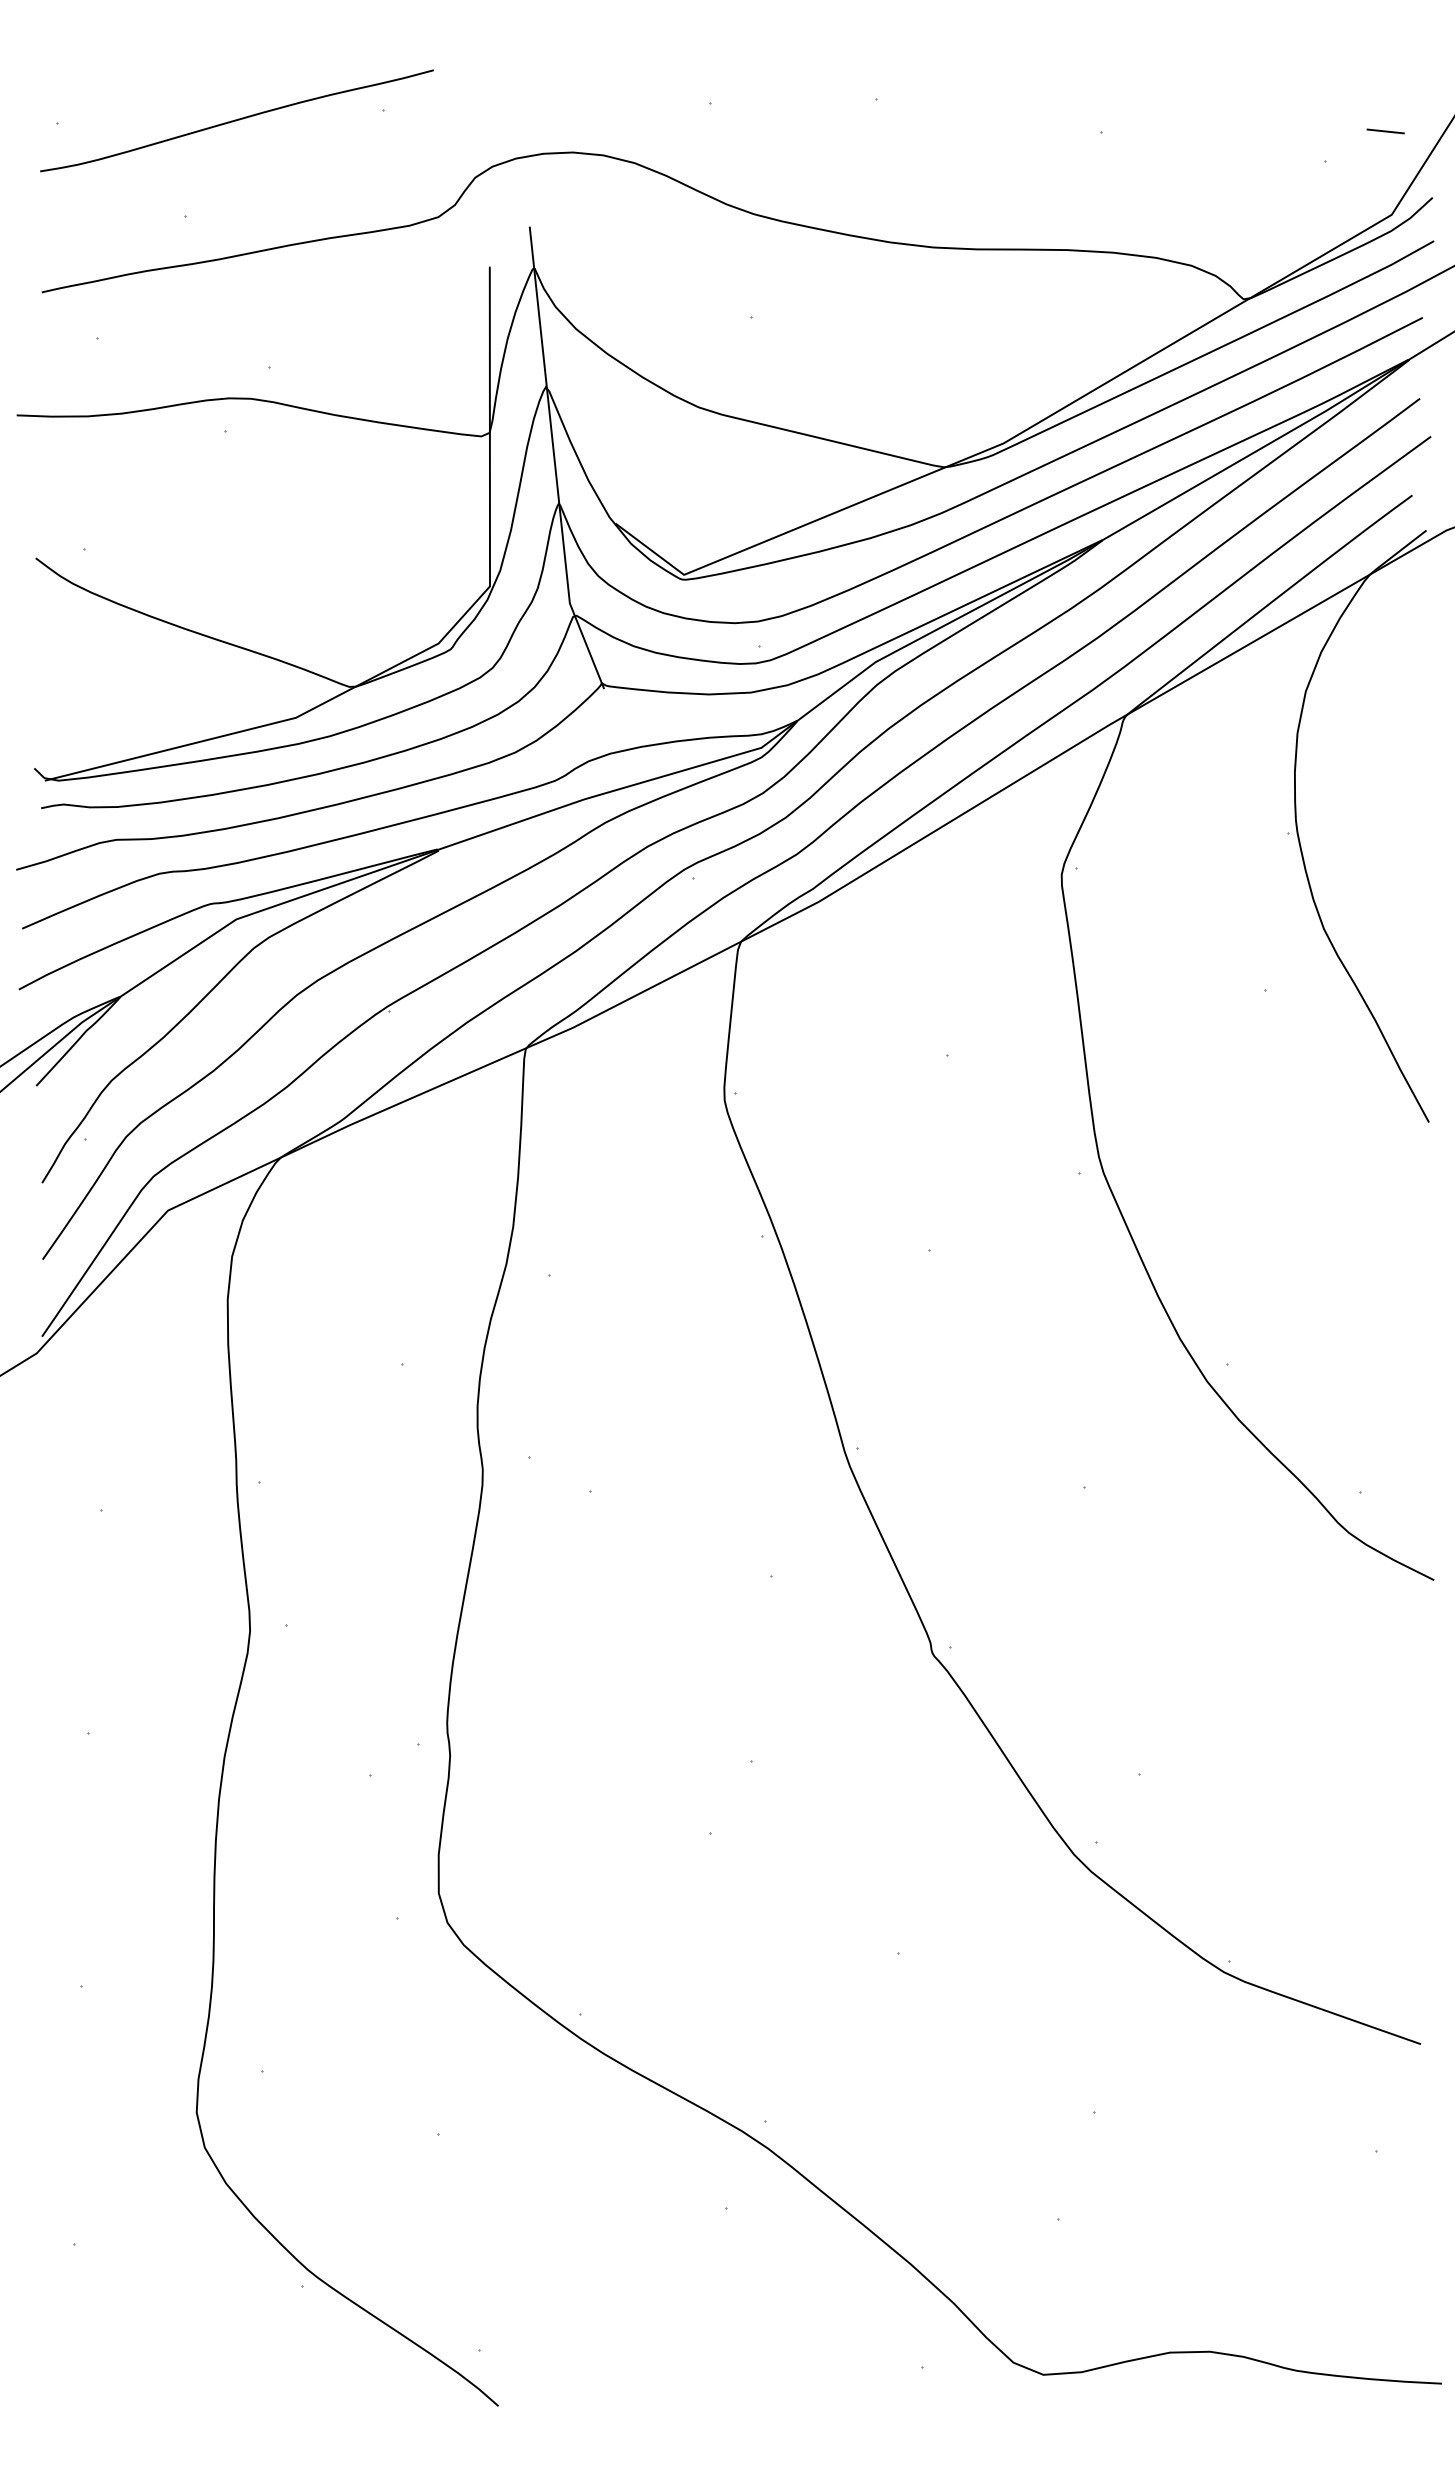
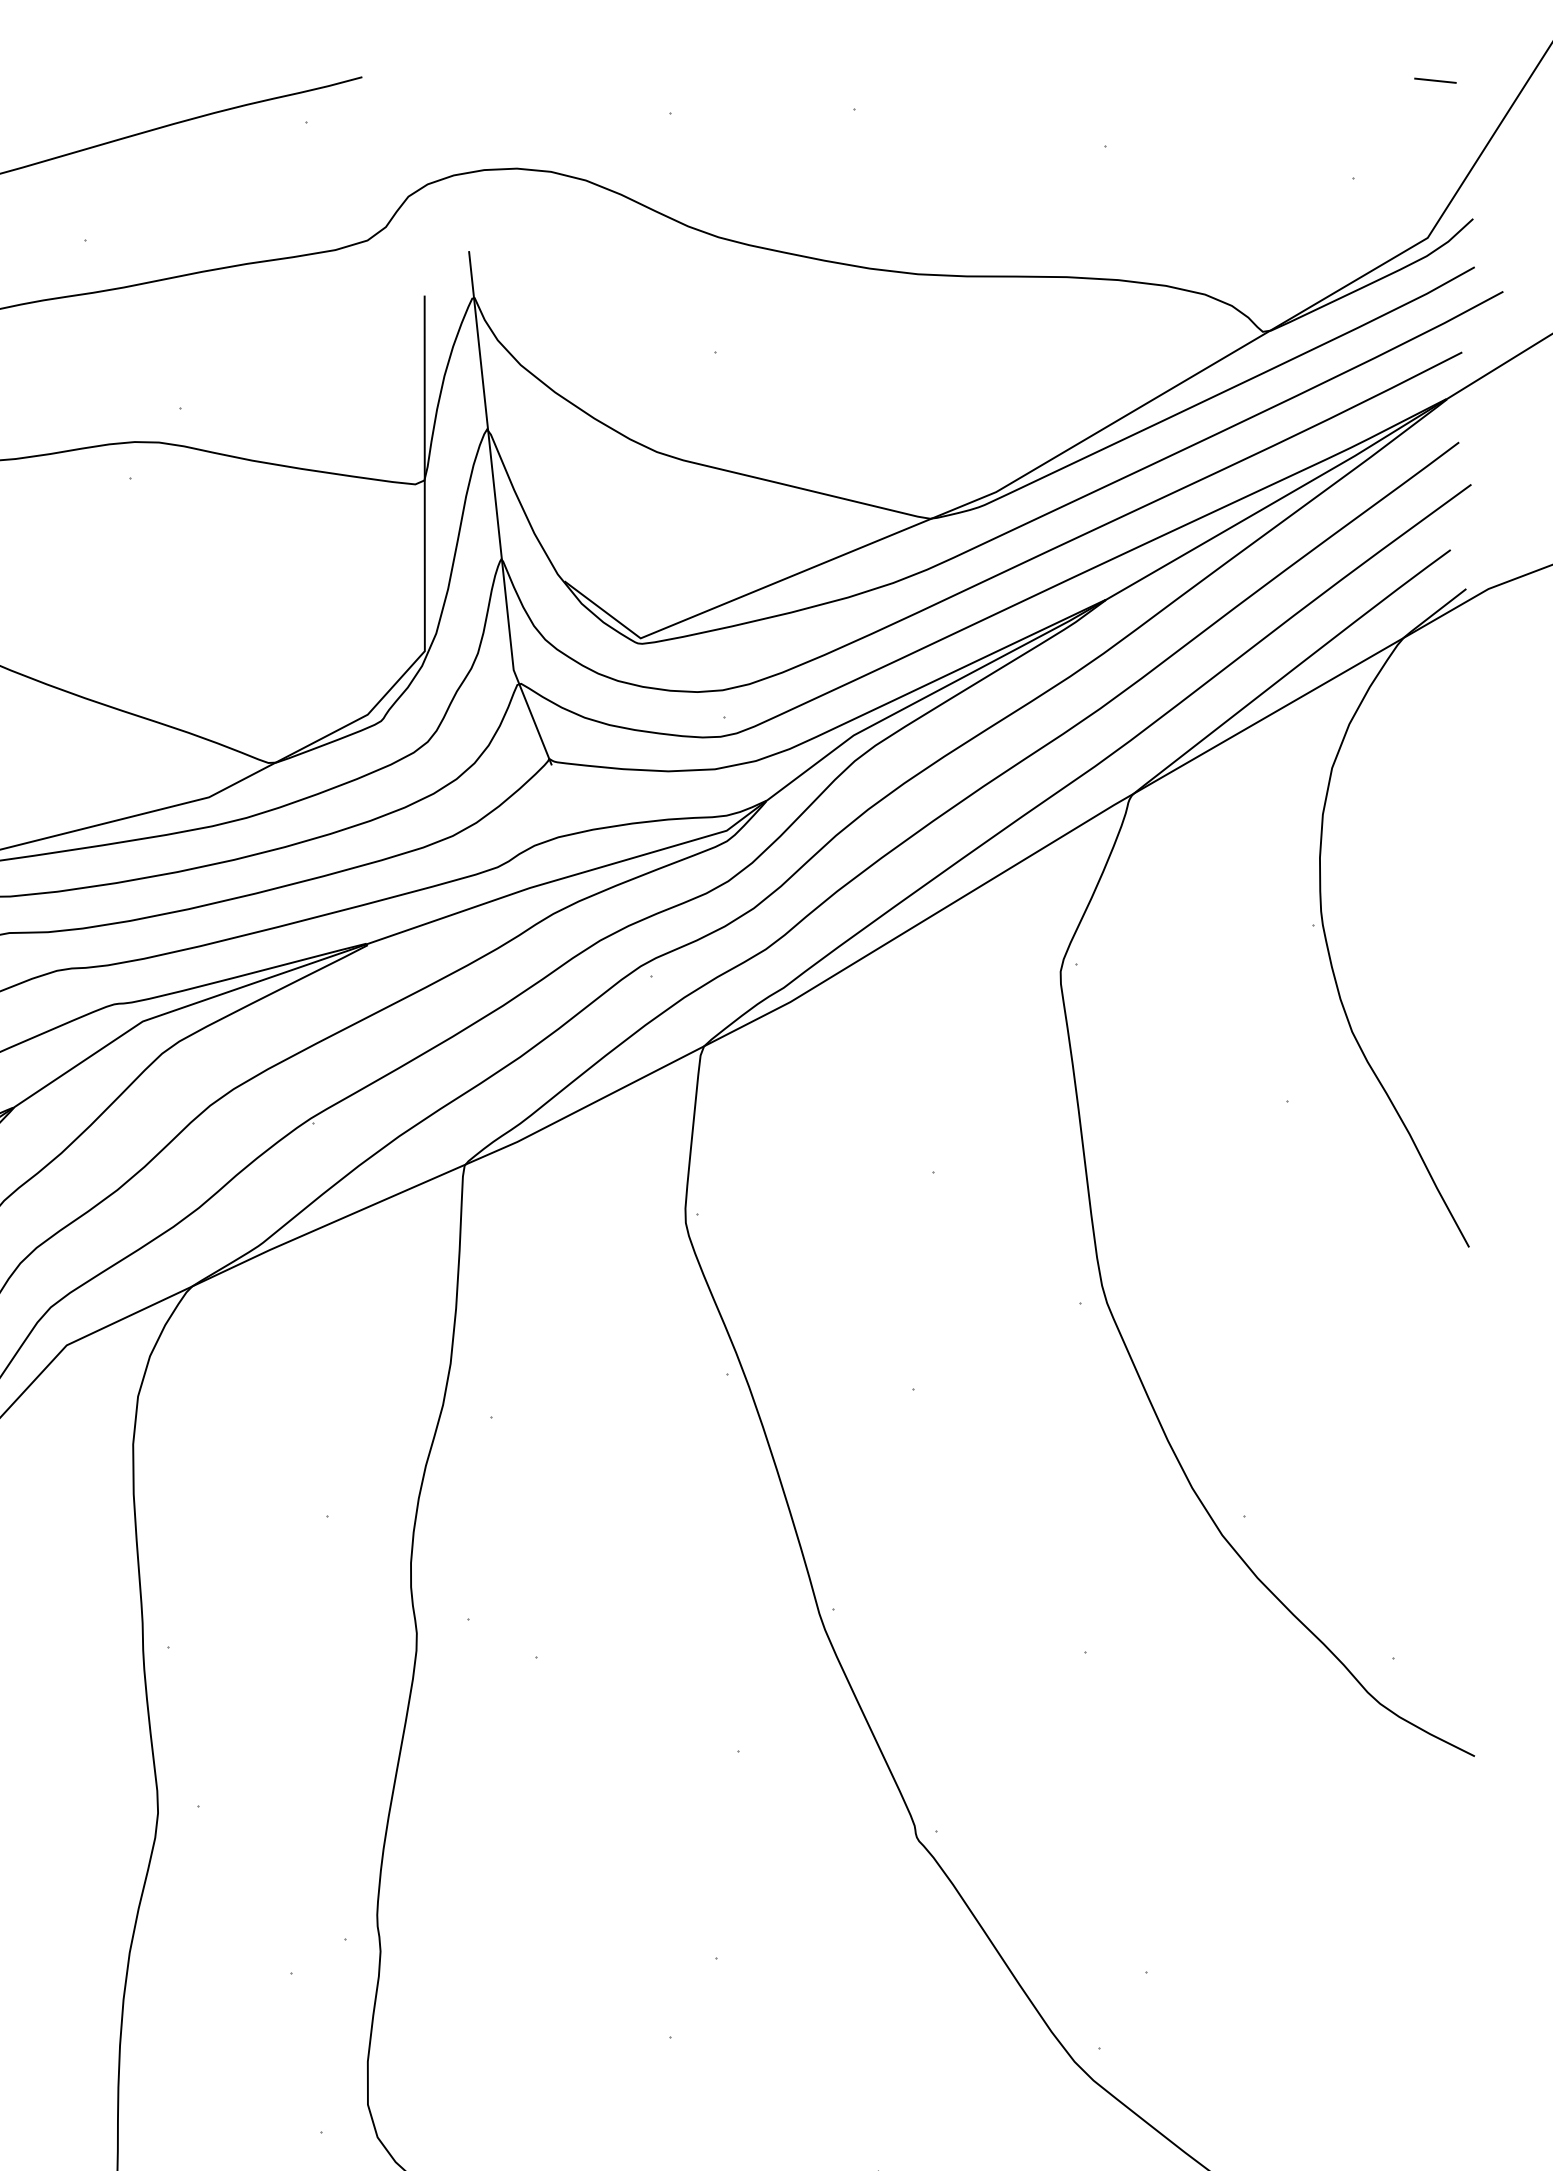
line: (1385, 131) -> (1435, 80), moved

